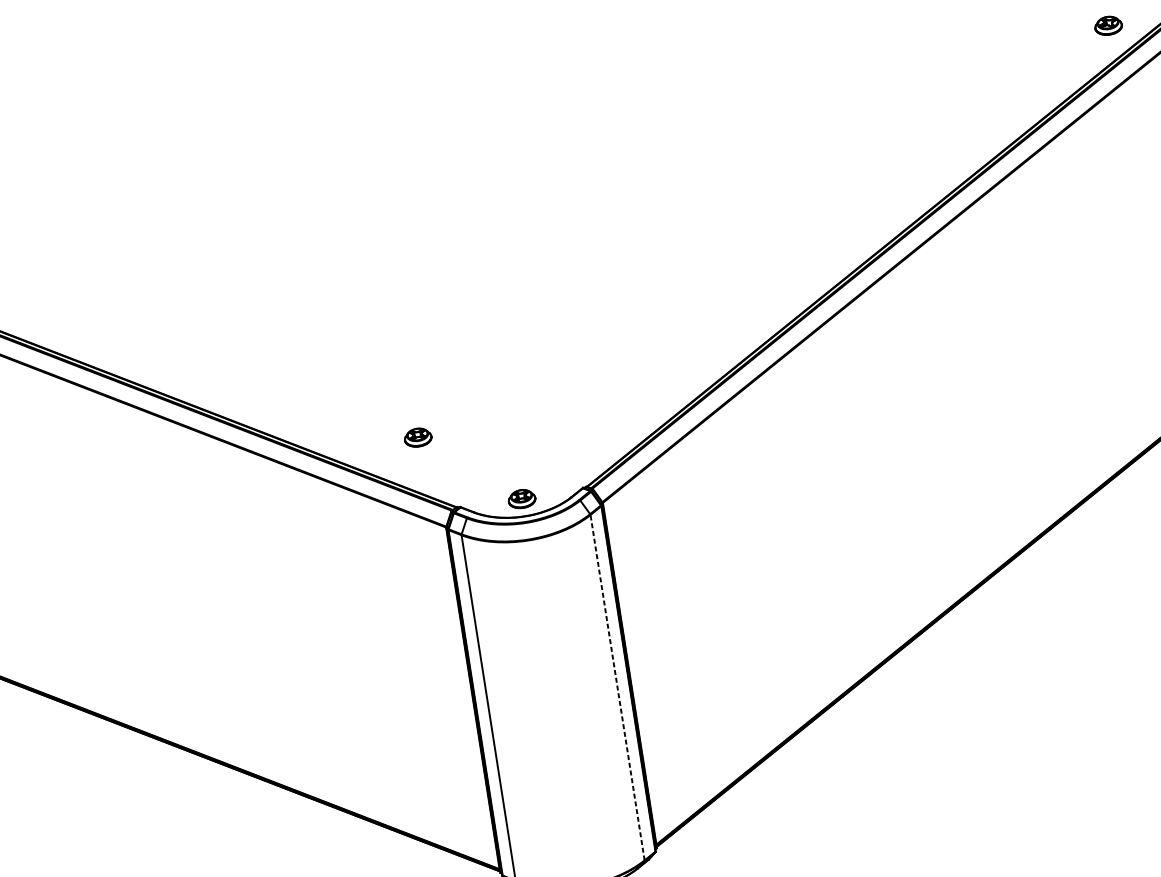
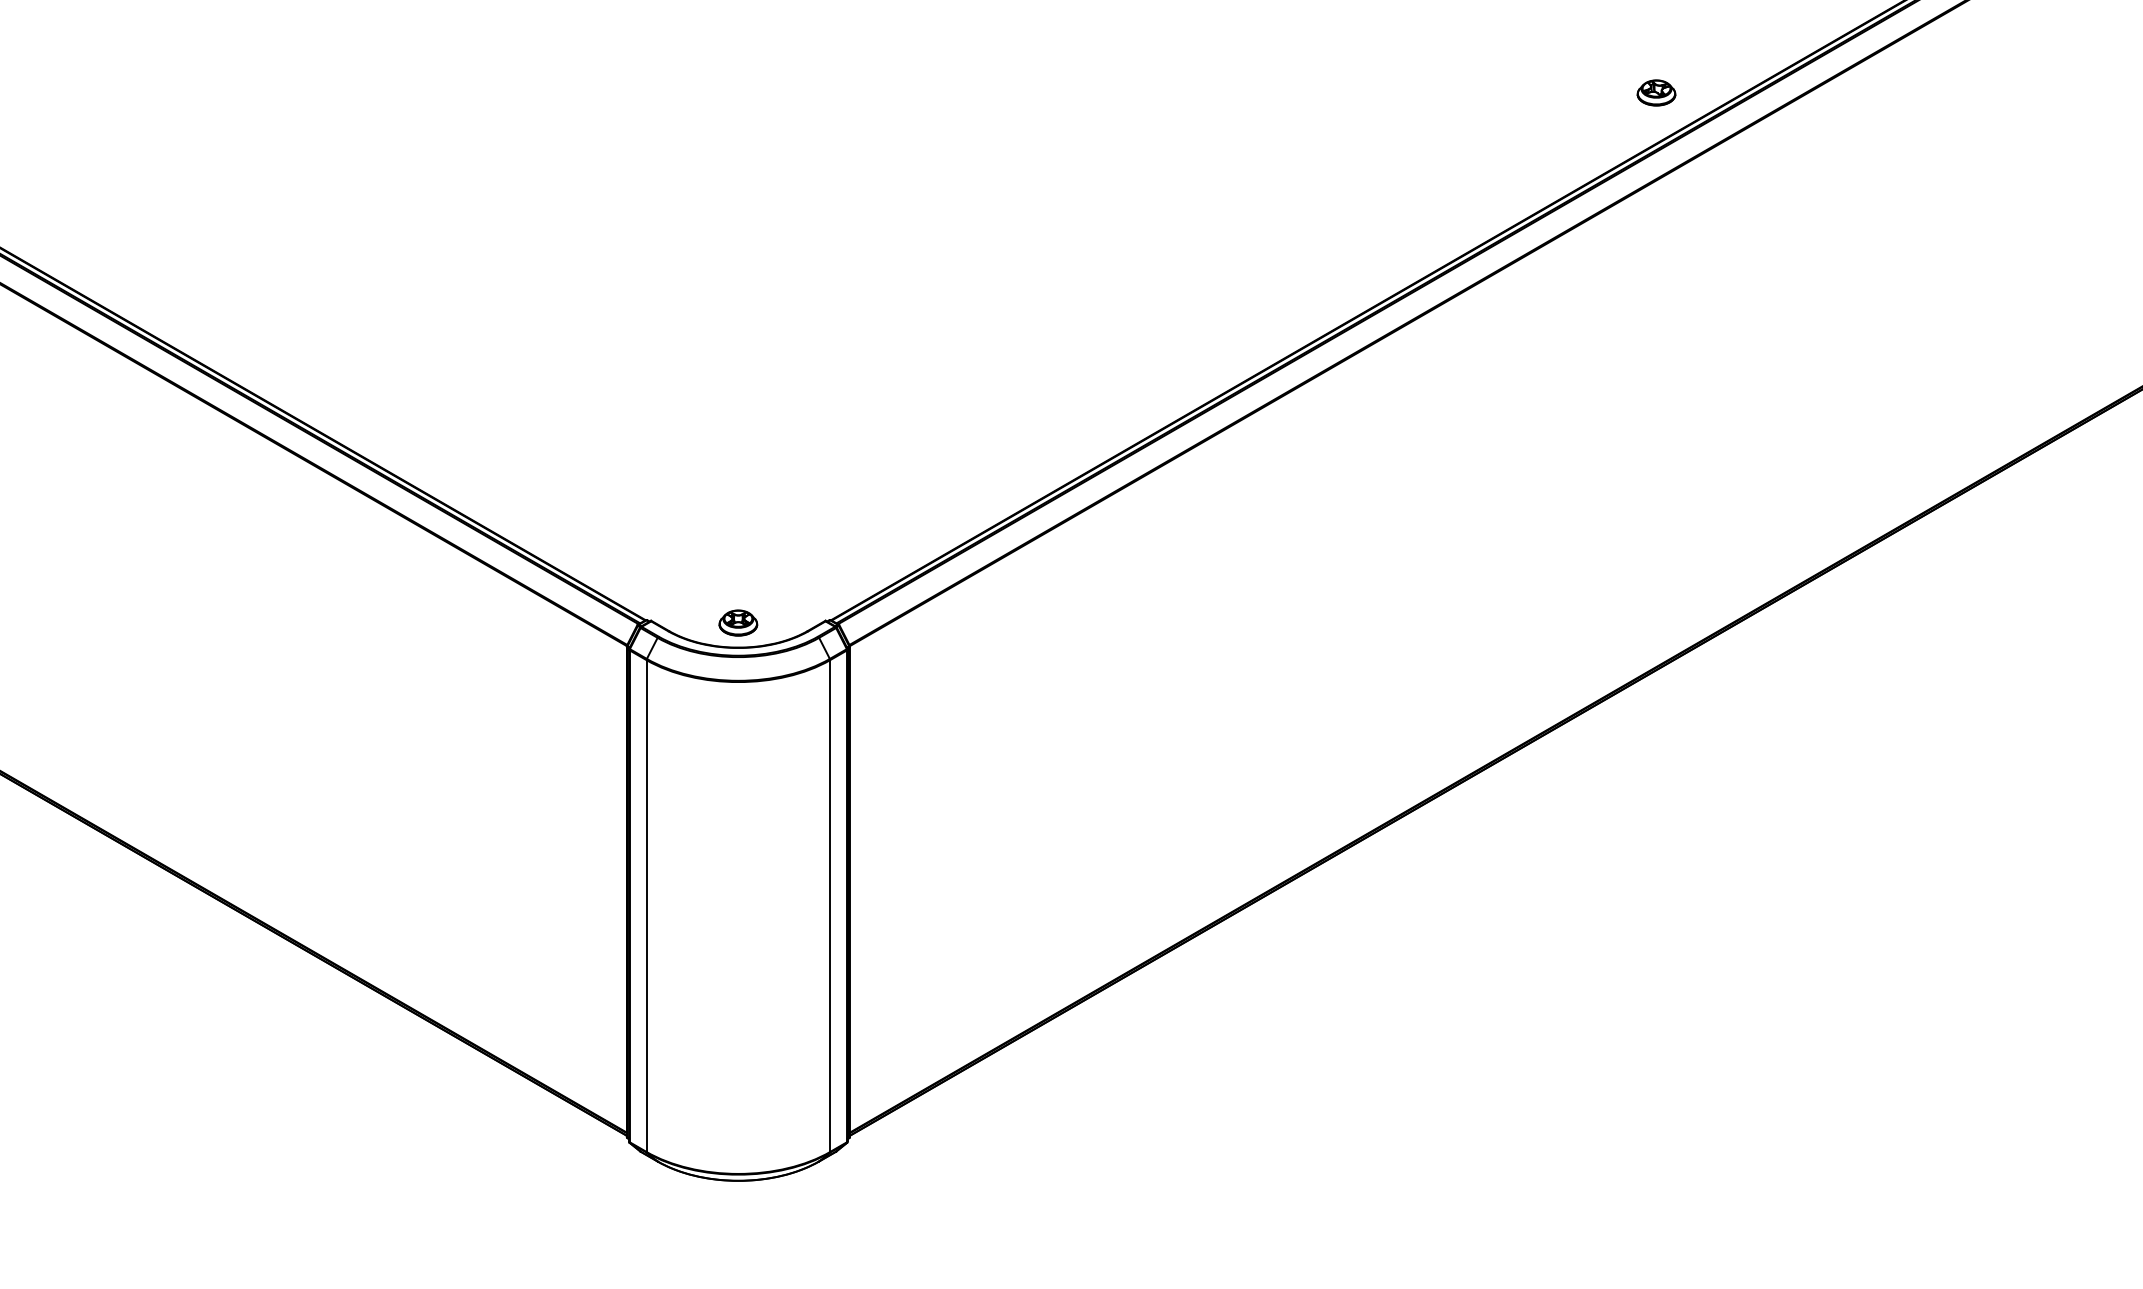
part: (418, 437) -> (607, 514), removed
line: (617, 687) -> (830, 906), dashed -> solid

